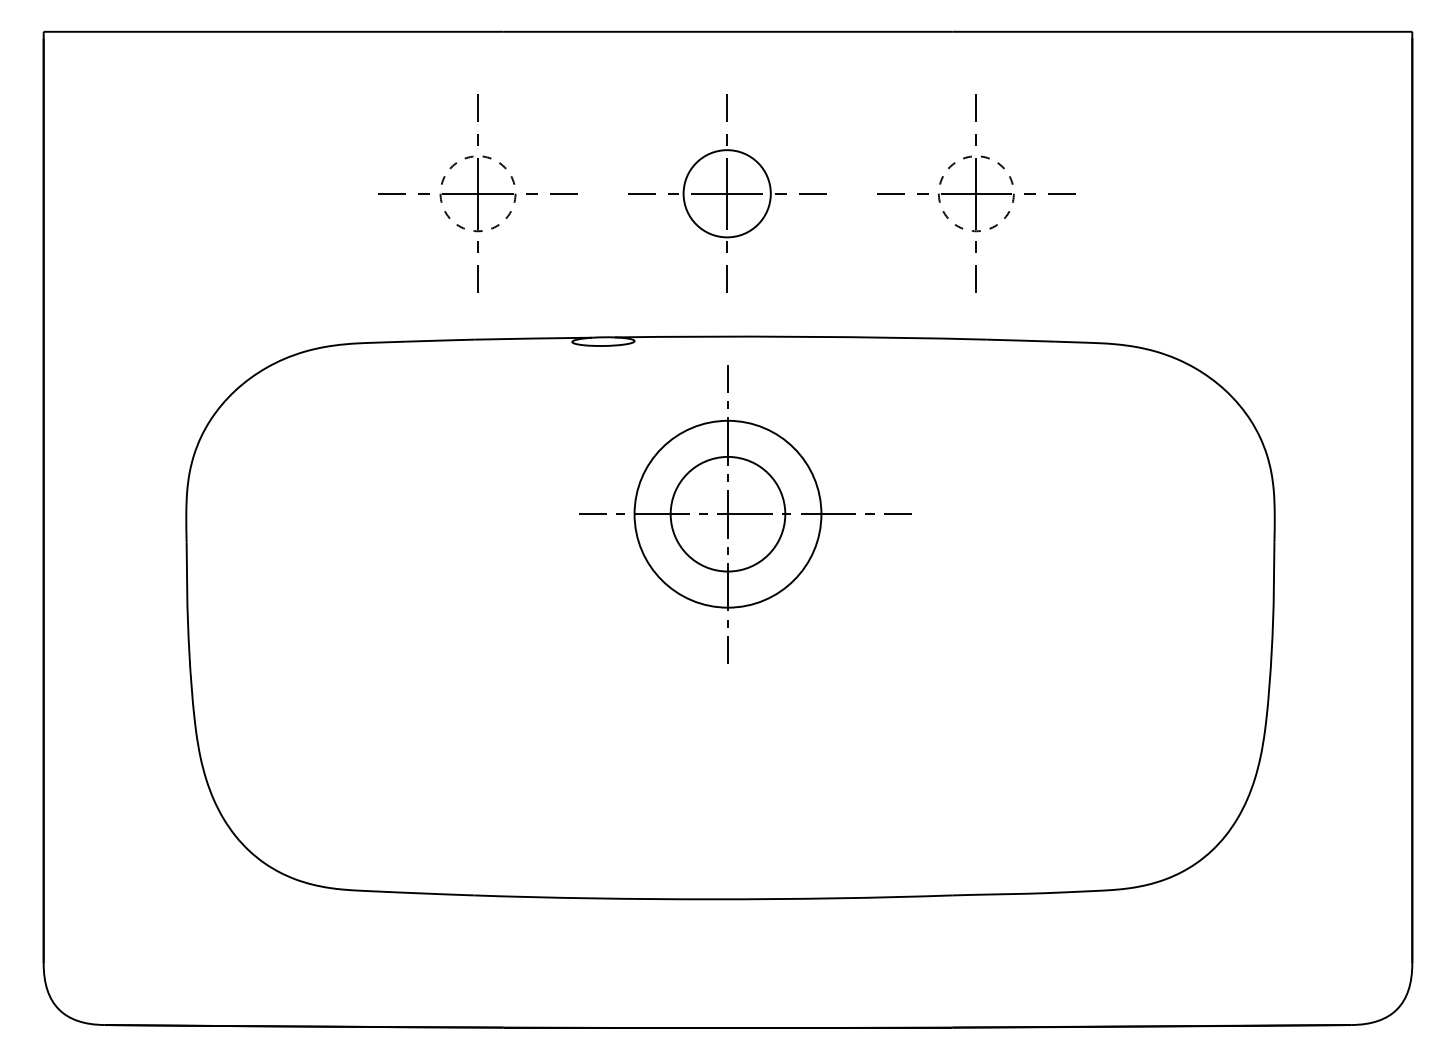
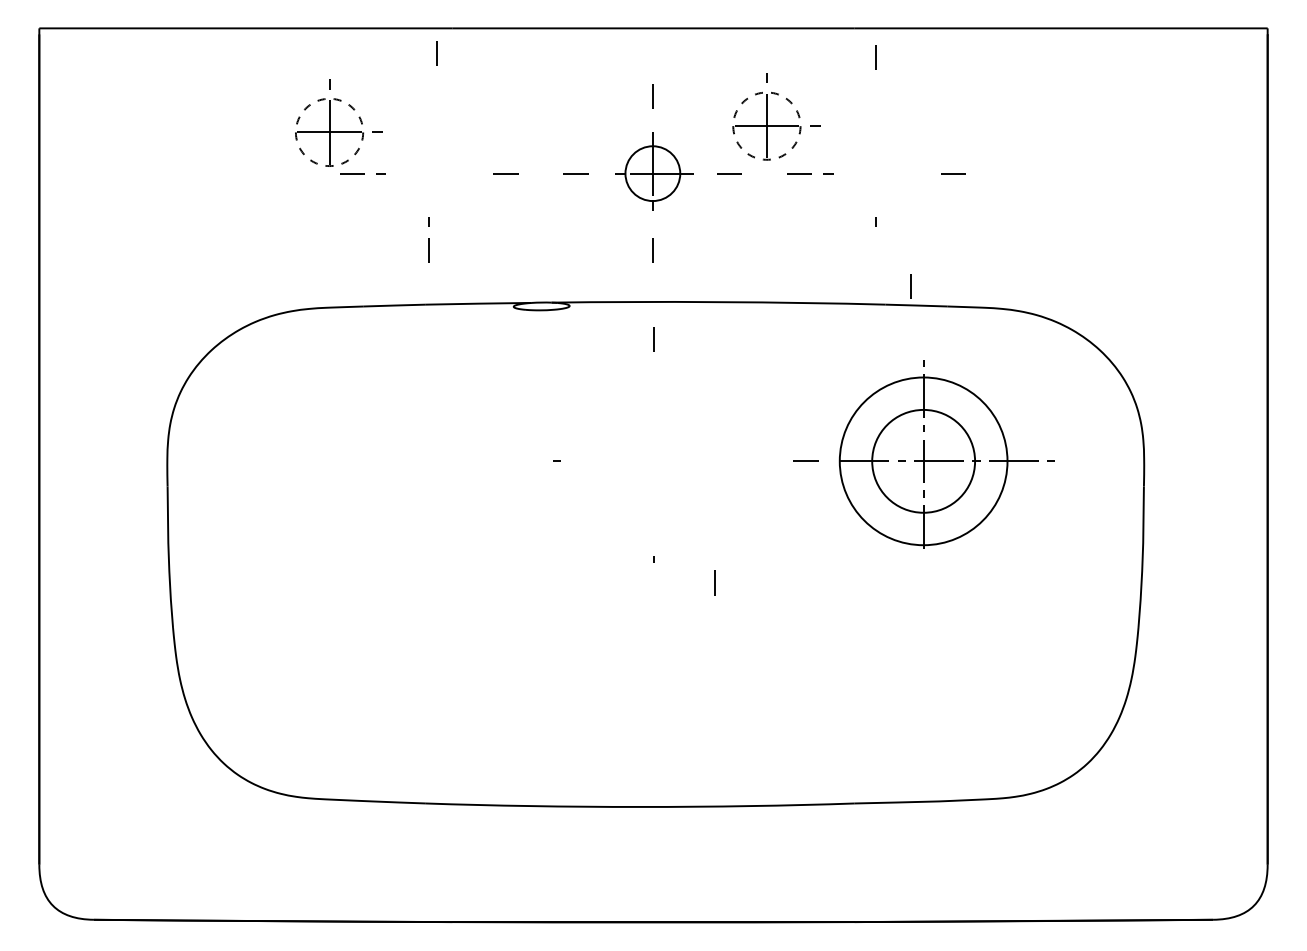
line: (477, 107) -> (436, 53), moved
line: (975, 107) -> (875, 56), moved
part: (478, 183) -> (329, 123), moved
part: (976, 183) -> (767, 116), moved
part: (727, 193) -> (653, 173), size x0.7
line: (975, 278) -> (910, 285), moved
part: (753, 505) -> (946, 453), moved
line: (592, 513) -> (531, 460), removed
line: (727, 649) -> (714, 582), moved

